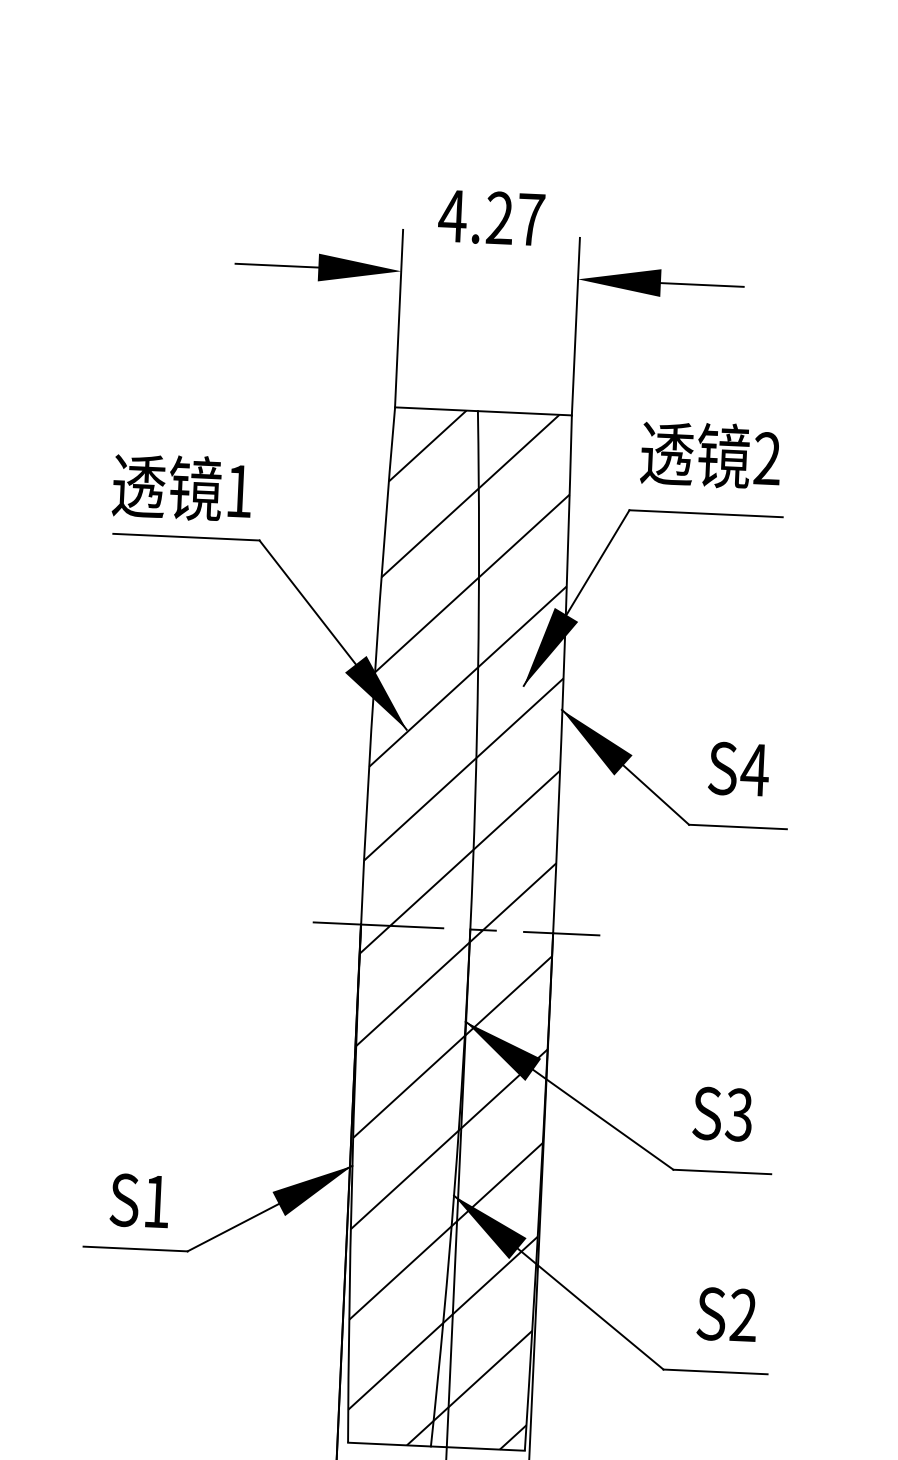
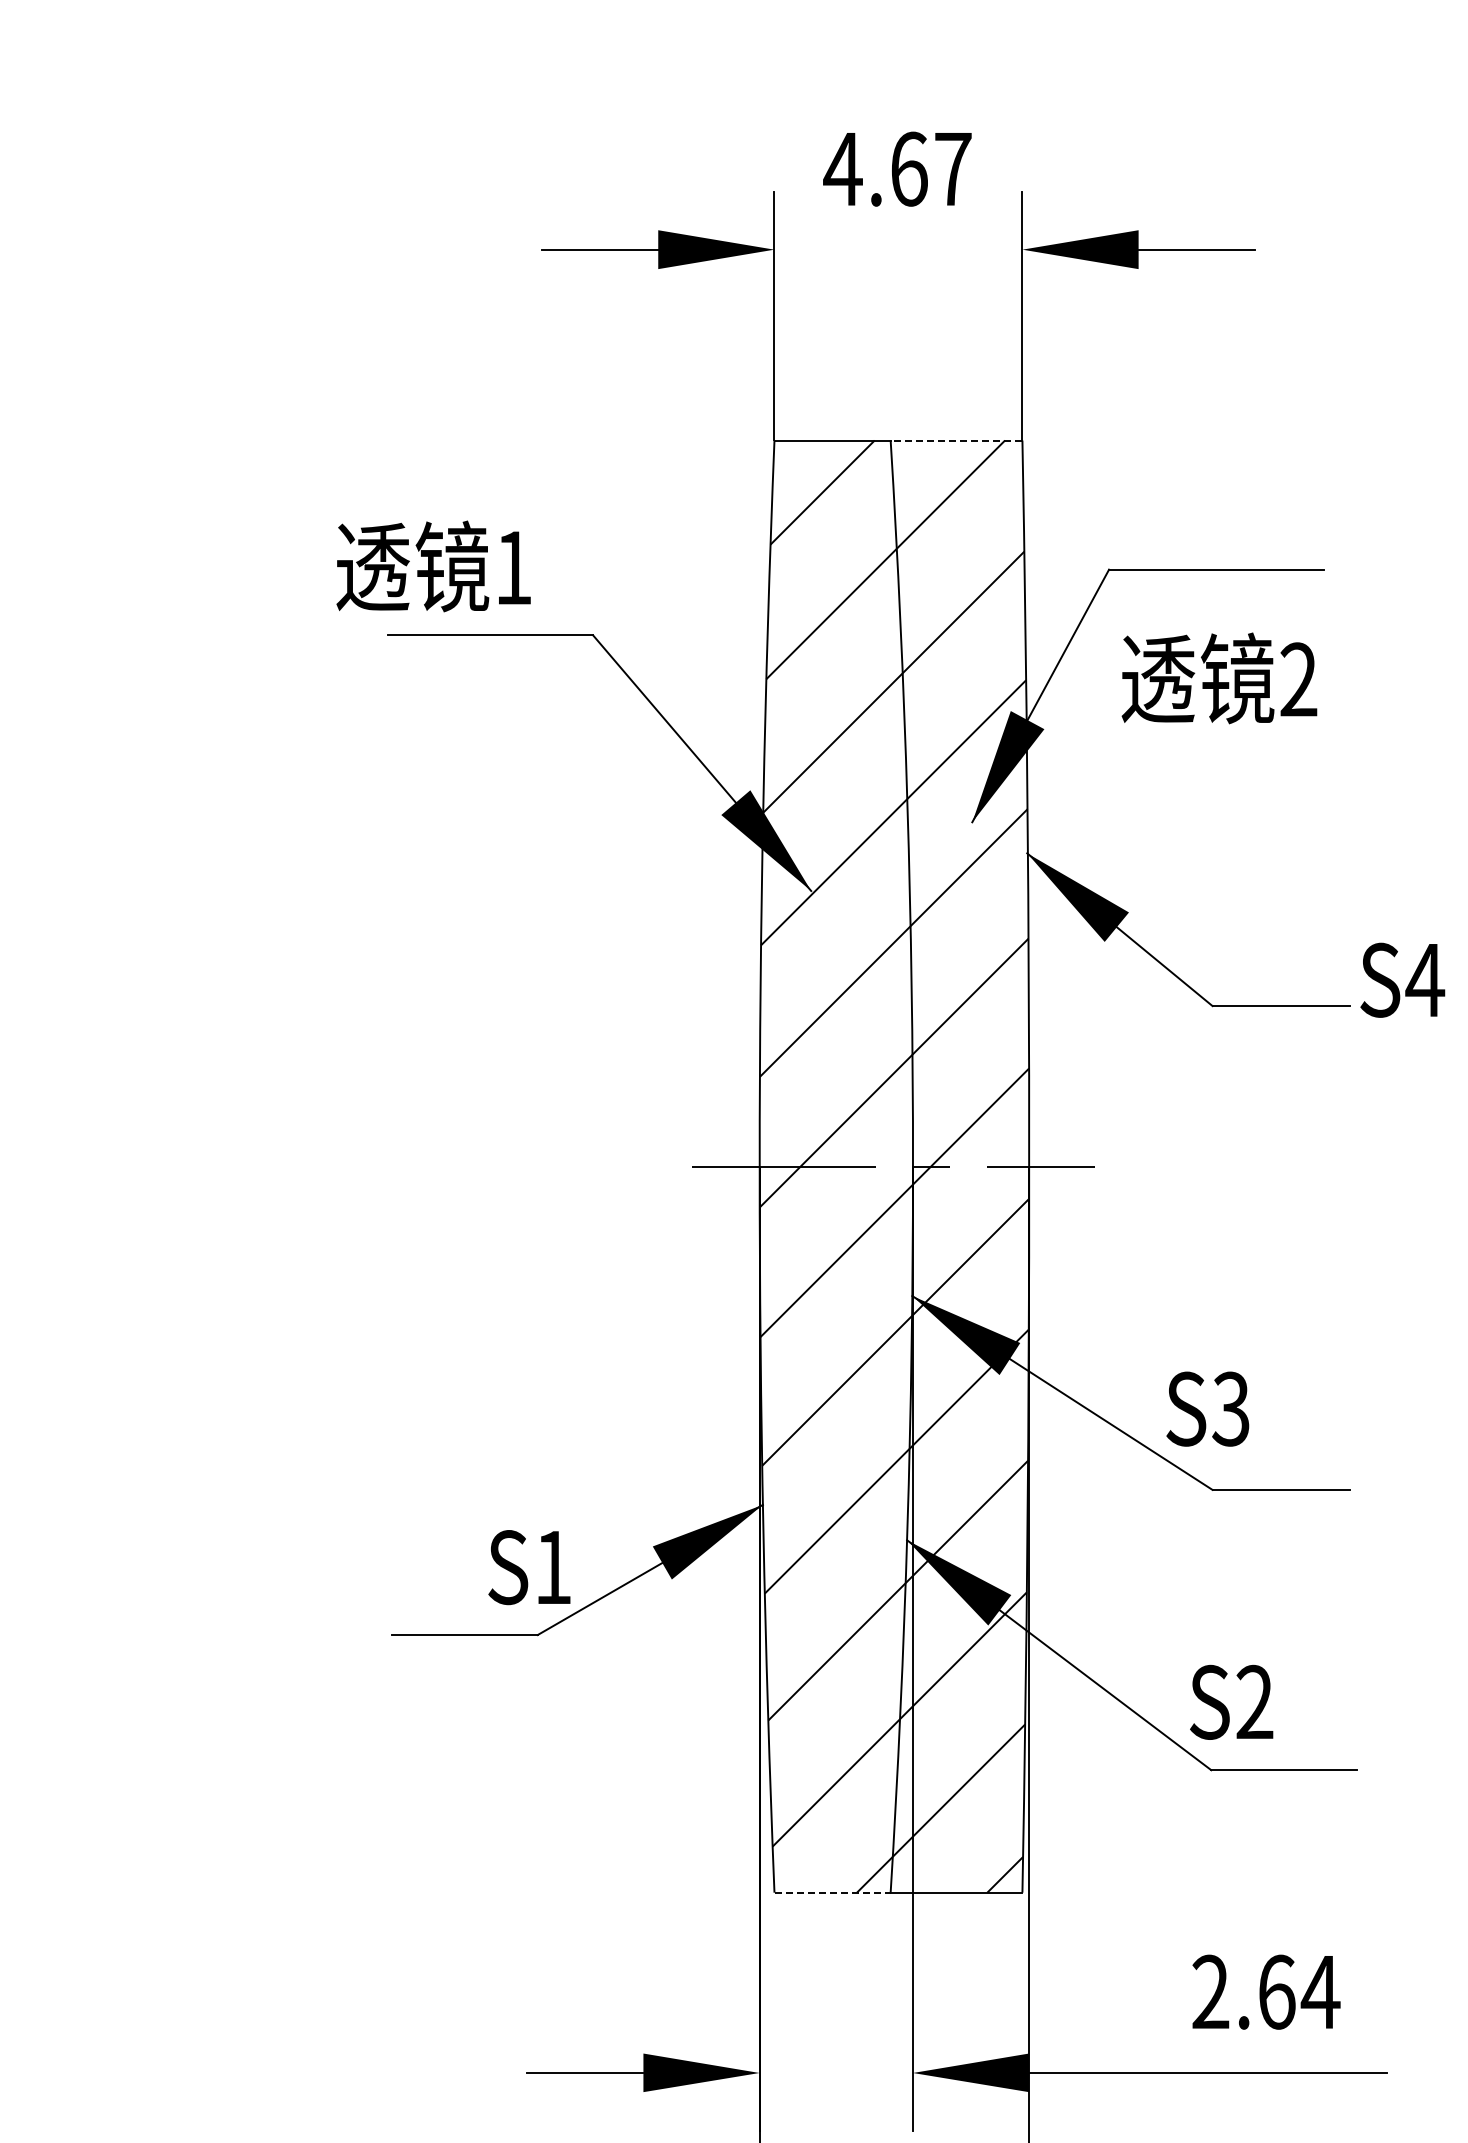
text: (499, 217) -> (908, 168), 4.27 -> 4.67
line: (524, 413) -> (956, 440), solid -> dashed
text: (710, 455) -> (1219, 678), moved
text: (182, 487) -> (433, 566), moved
text: (738, 768) -> (1402, 979), moved
text: (722, 1113) -> (1207, 1408), moved
text: (139, 1200) -> (529, 1567), moved
text: (726, 1314) -> (1231, 1701), moved
line: (390, 1444) -> (833, 1892), solid -> dashed

